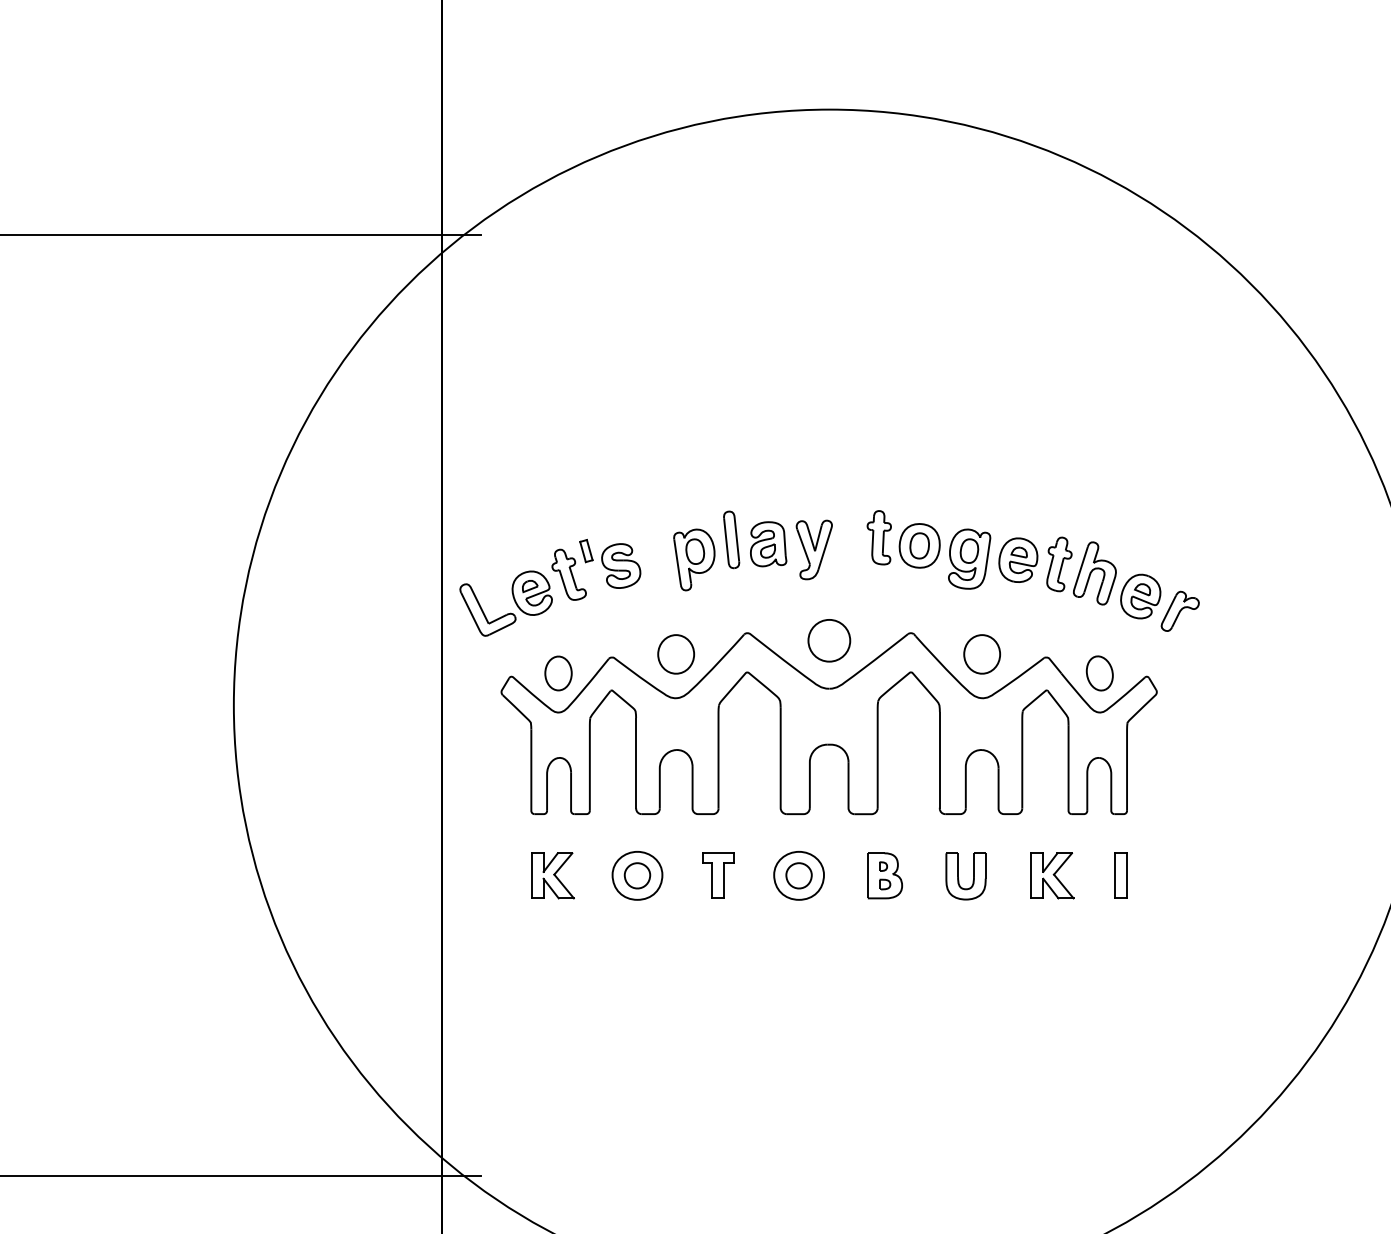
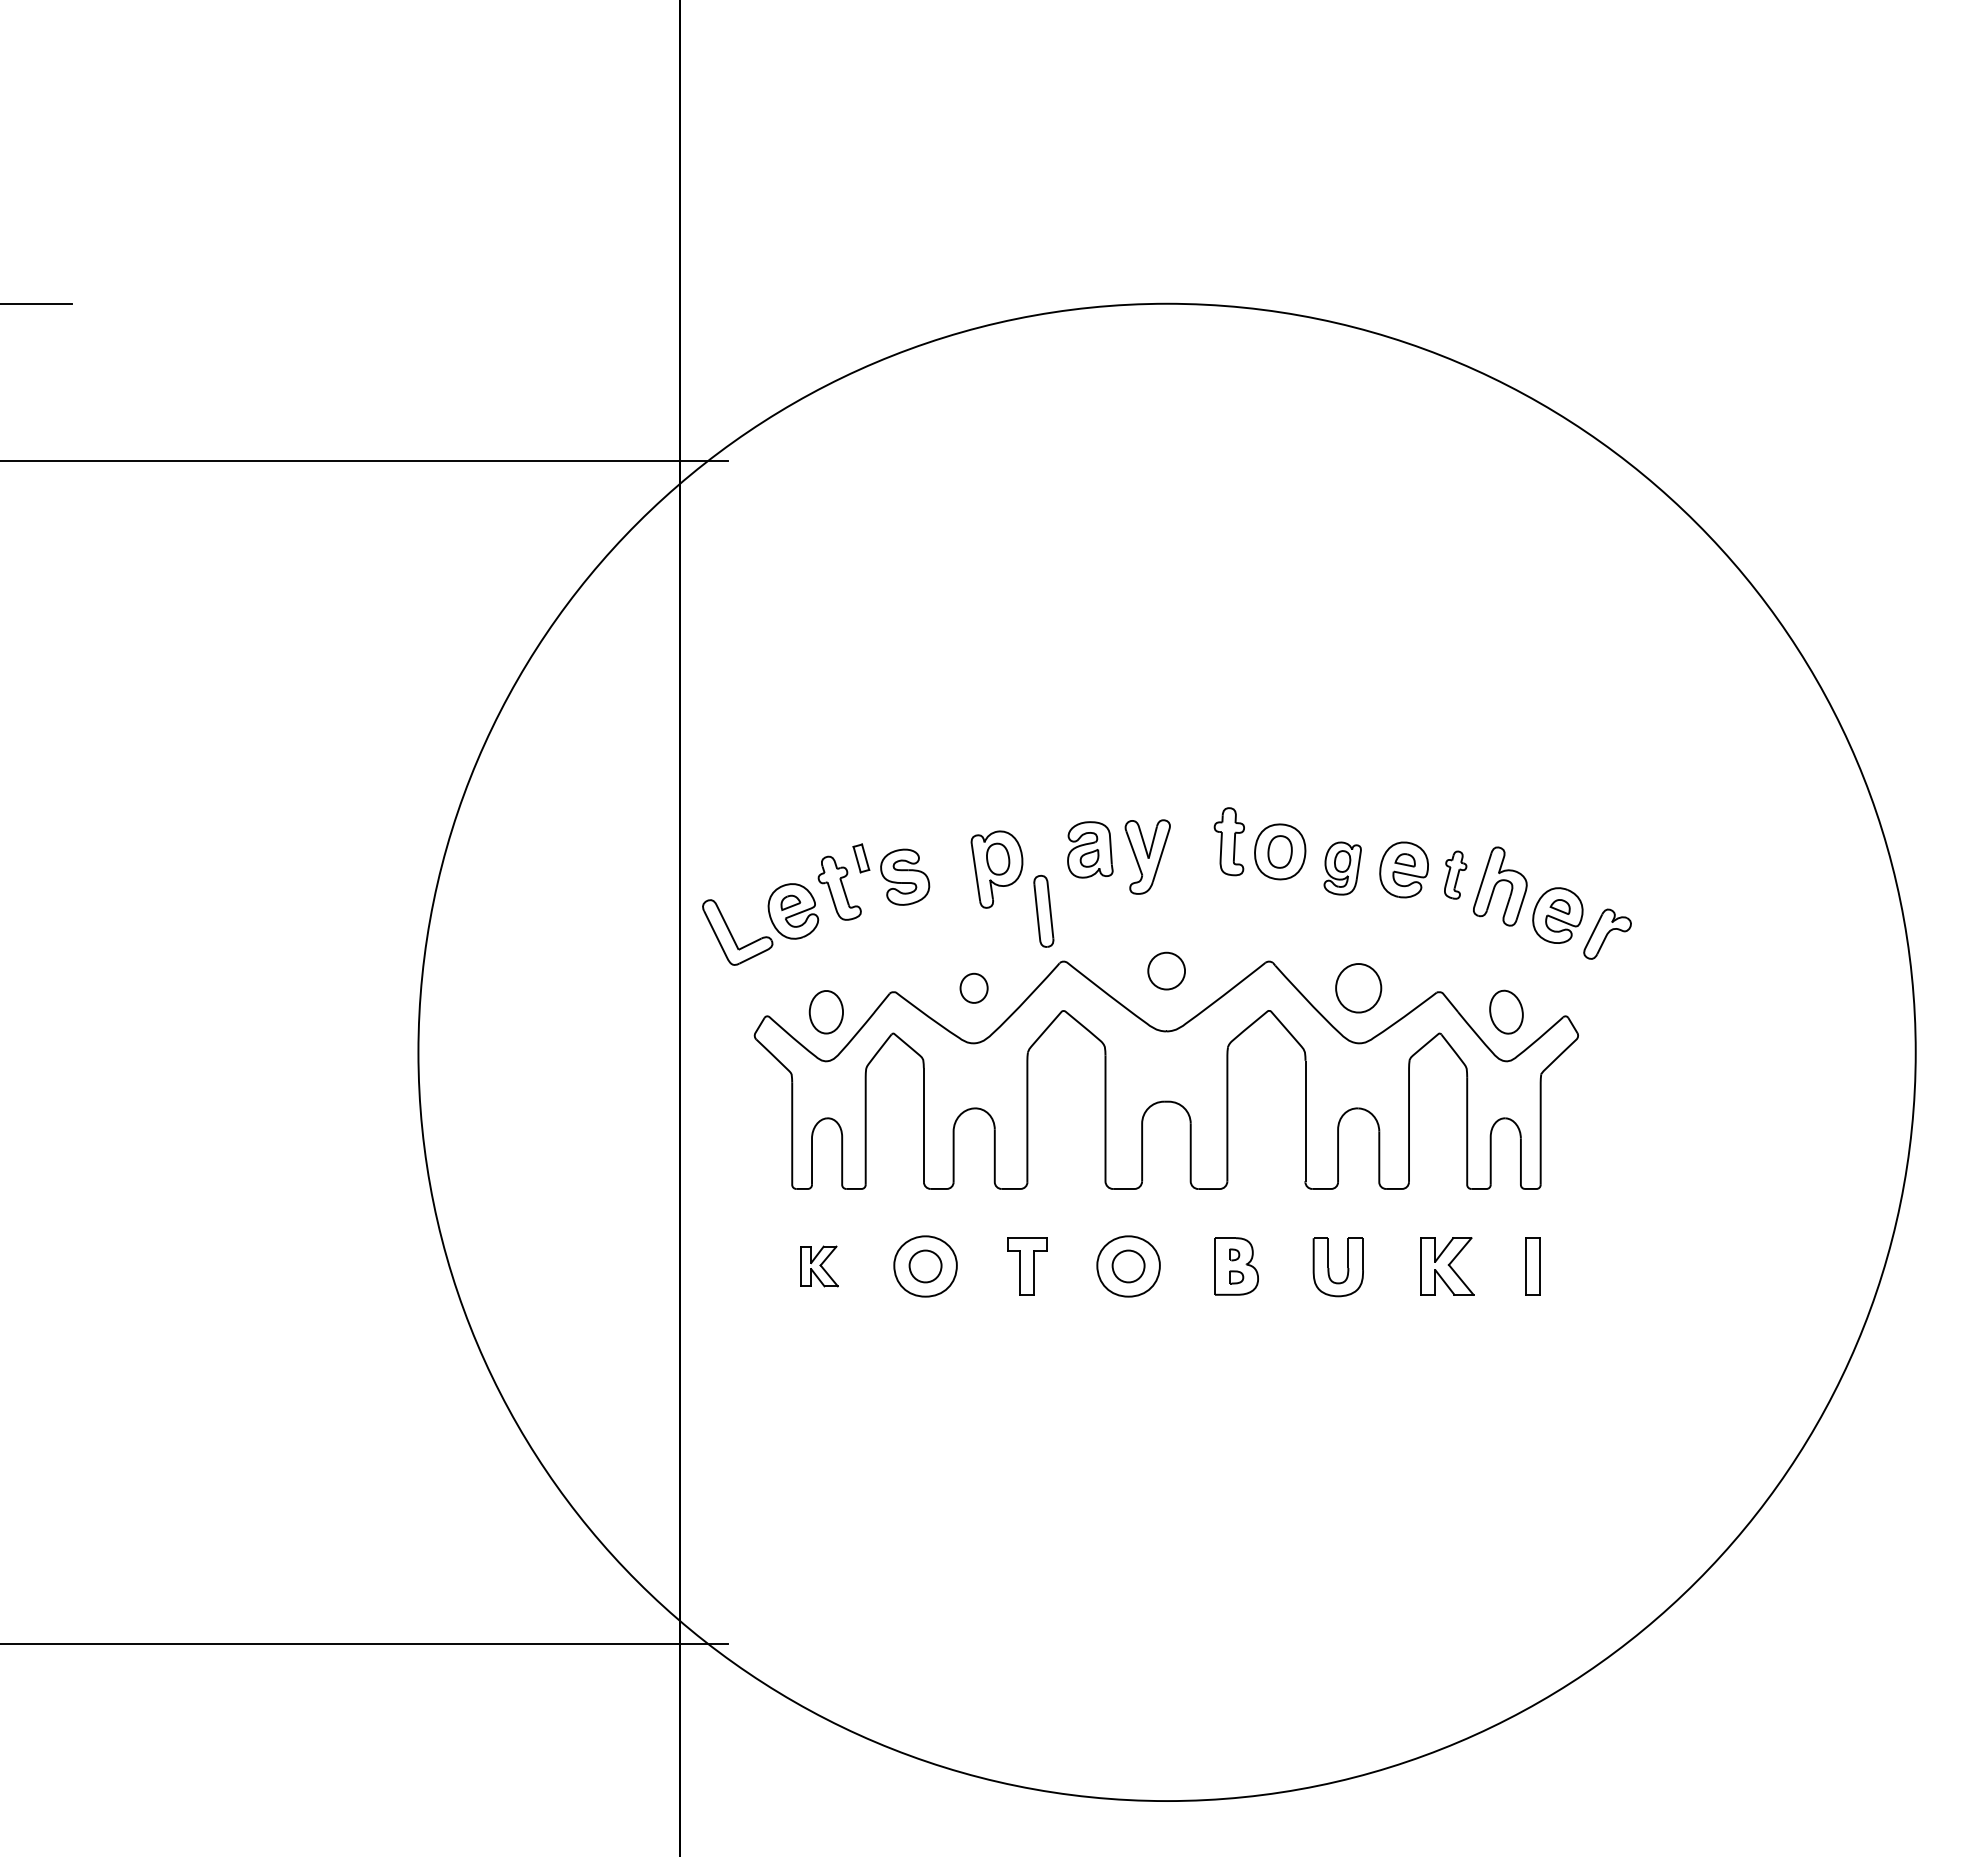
part: (731, 539) -> (1043, 910), moved
part: (969, 559) -> (1342, 868), size x0.7
part: (1059, 563) -> (1455, 874), size x0.7
circle: (829, 640) -> (1166, 970), size x0.7
part: (675, 654) -> (973, 988), size x0.6
part: (553, 875) -> (819, 1266), size x0.7

